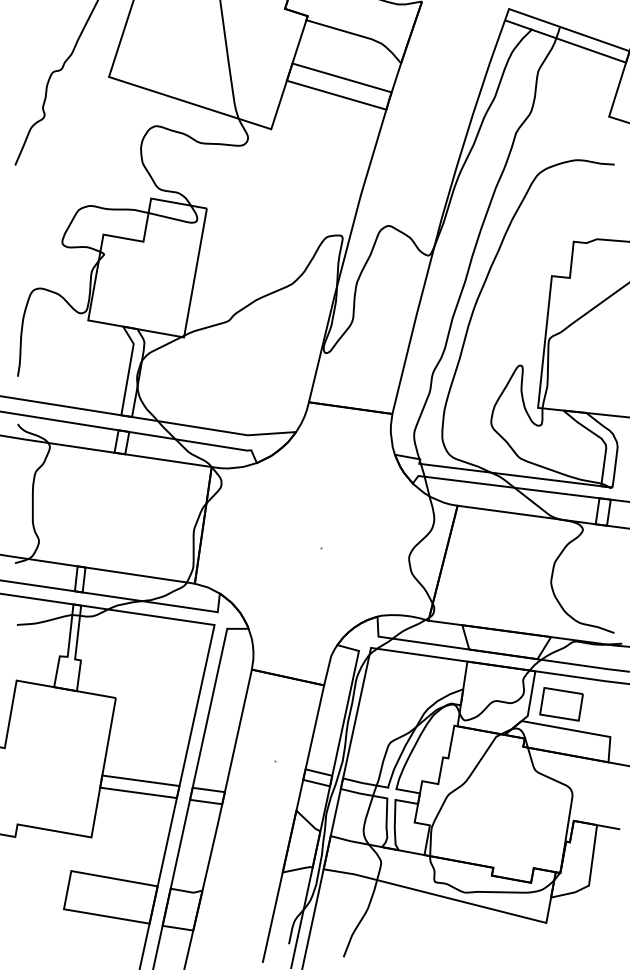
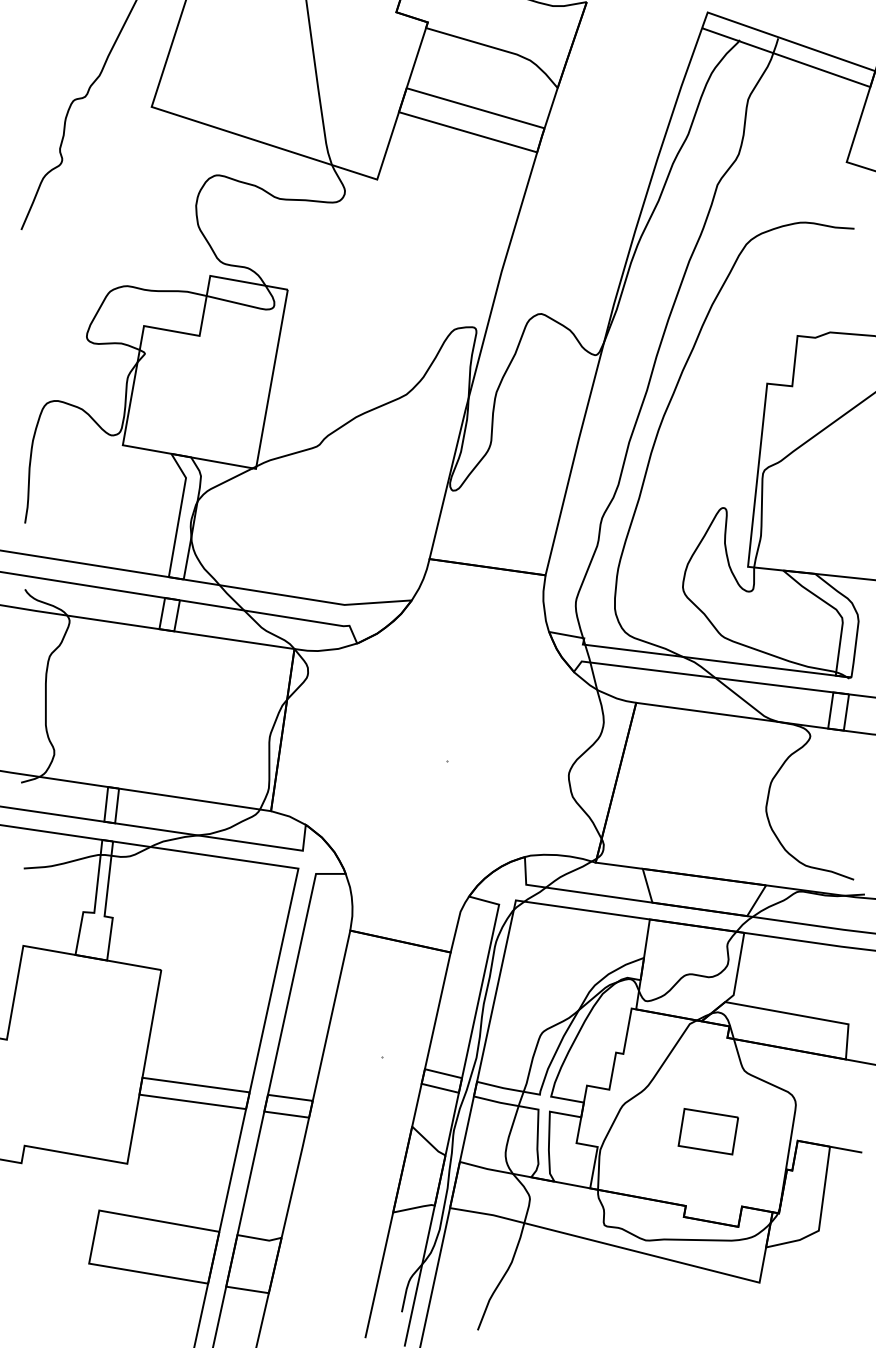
part: (561, 704) -> (708, 1131), moved

